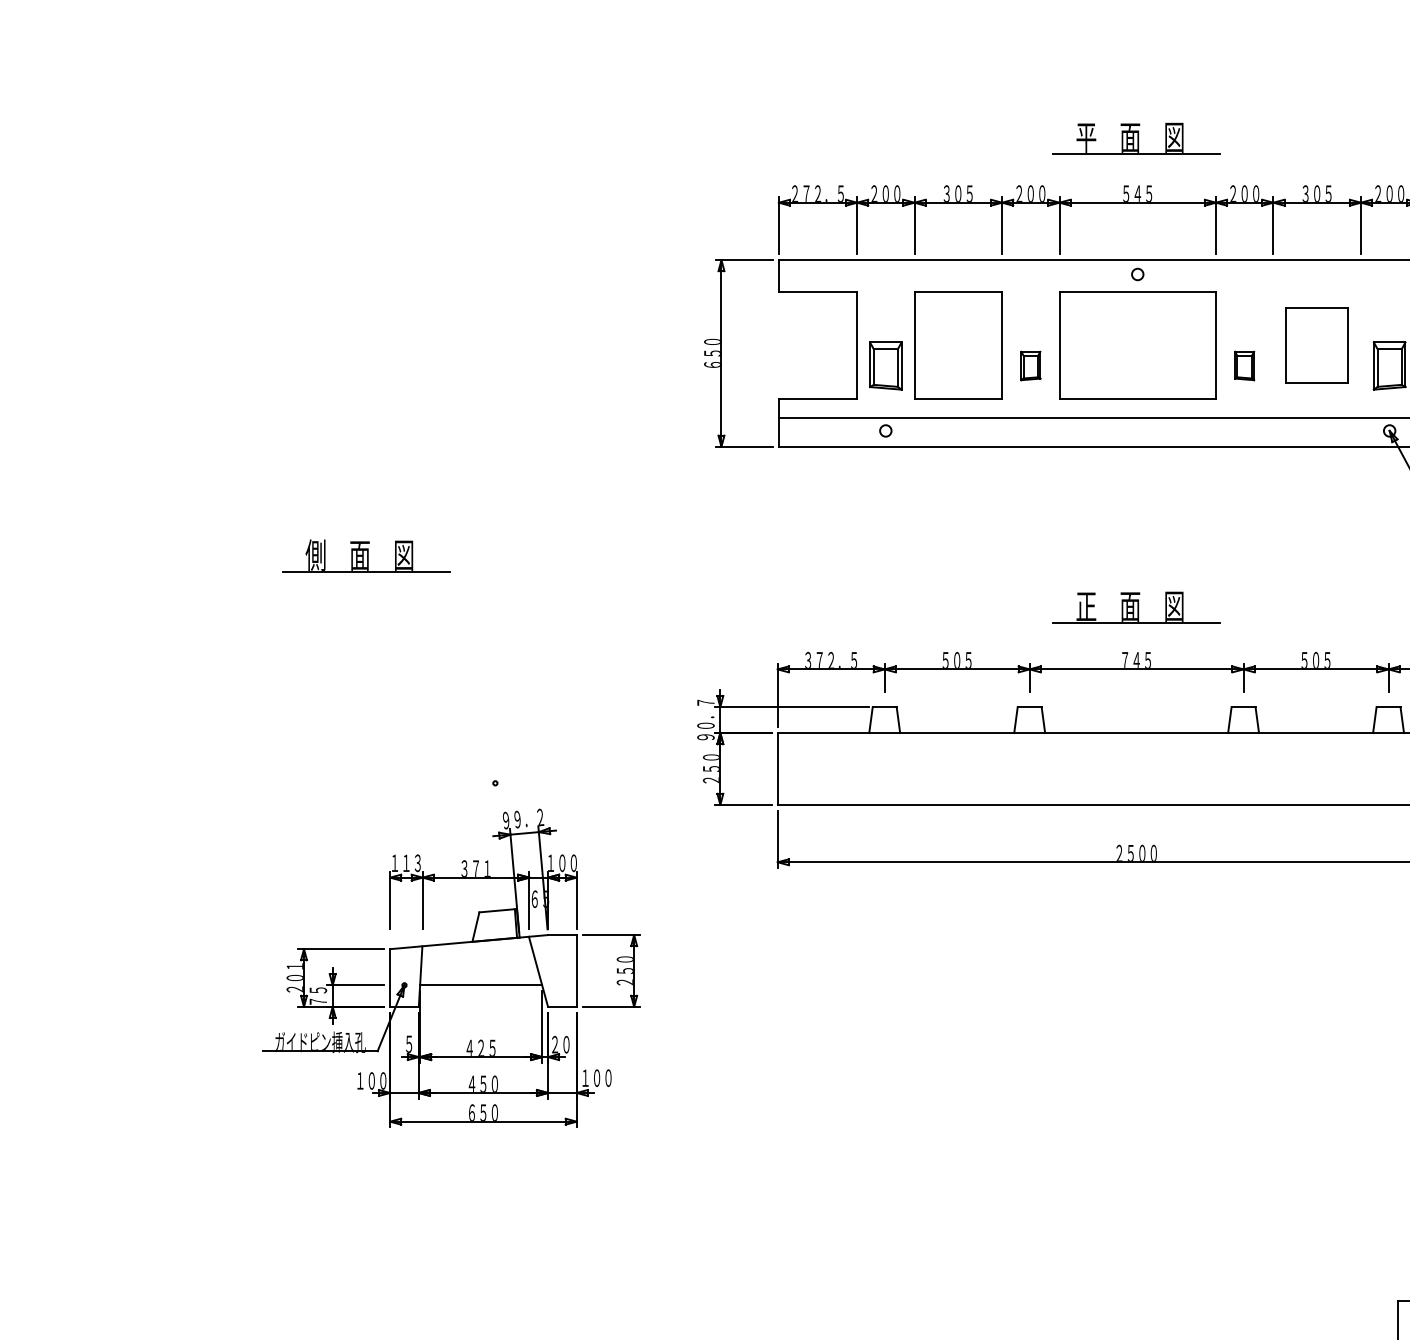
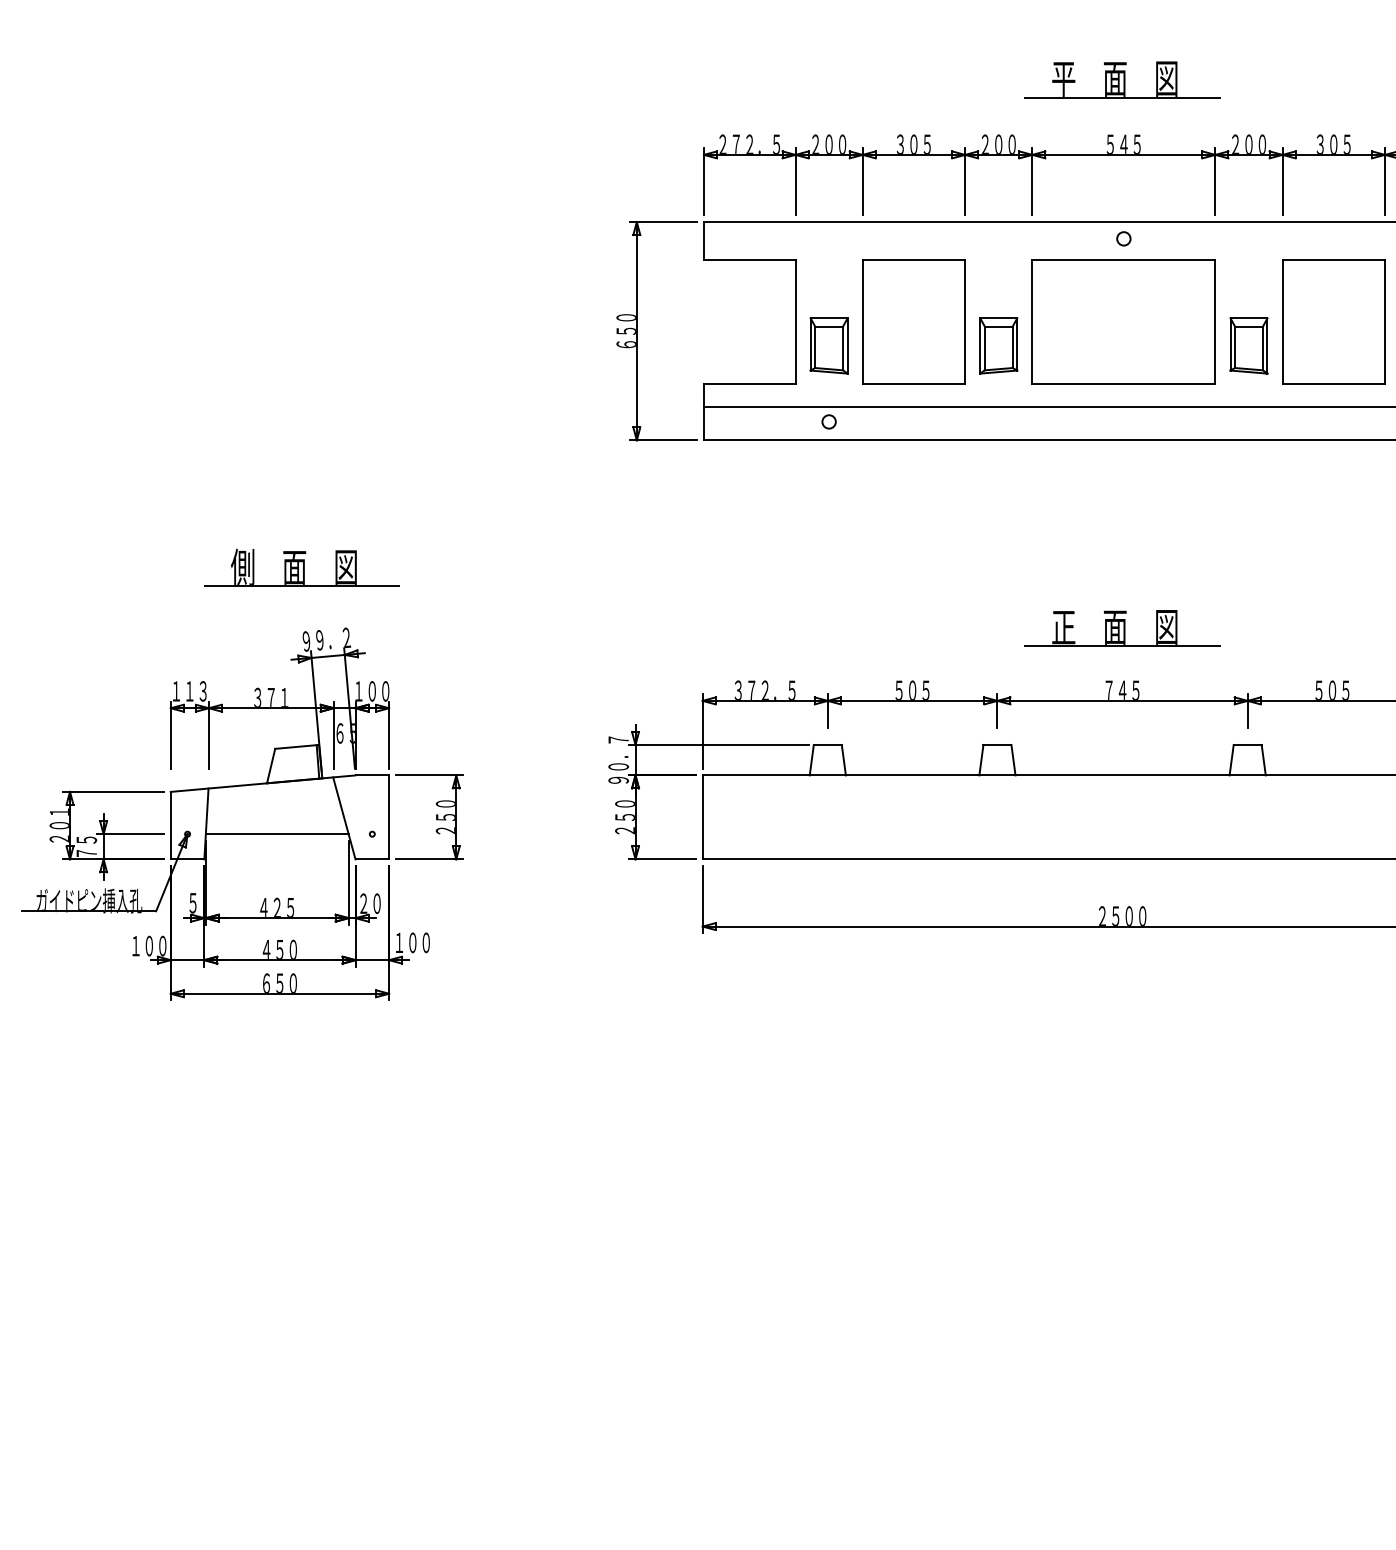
part: (1316, 345) -> (1333, 321), size x1.43
part: (1030, 365) -> (998, 345), size x1.67
part: (1244, 365) -> (1248, 345), size x1.67
part: (366, 555) -> (302, 567), moved
part: (451, 967) -> (242, 813), moved

